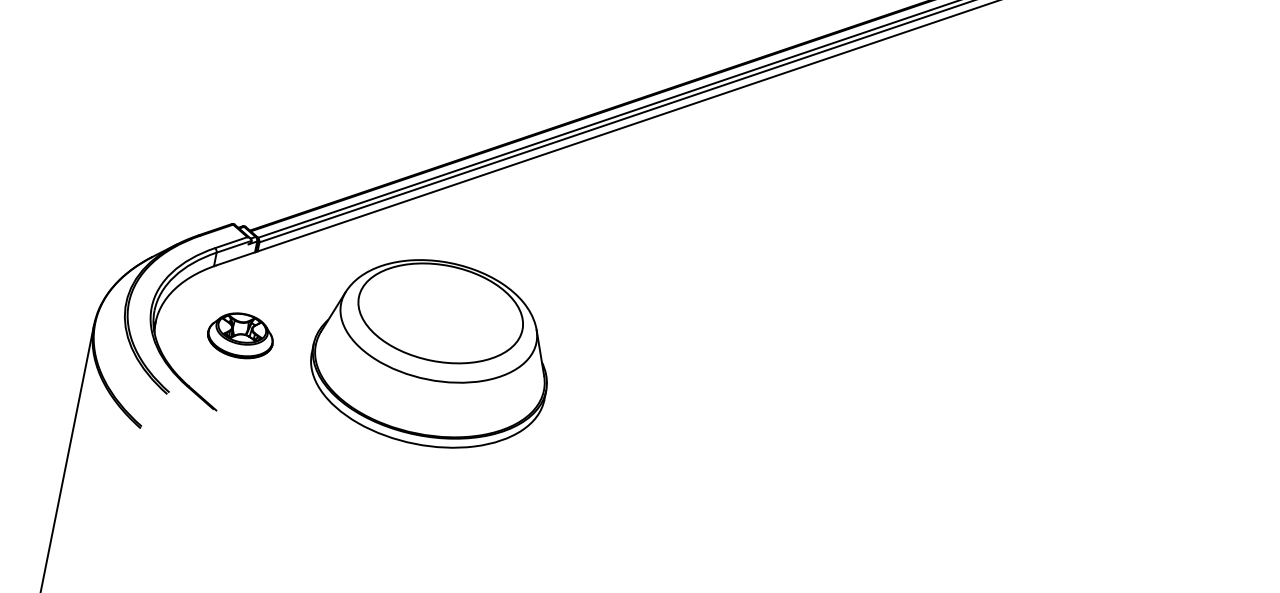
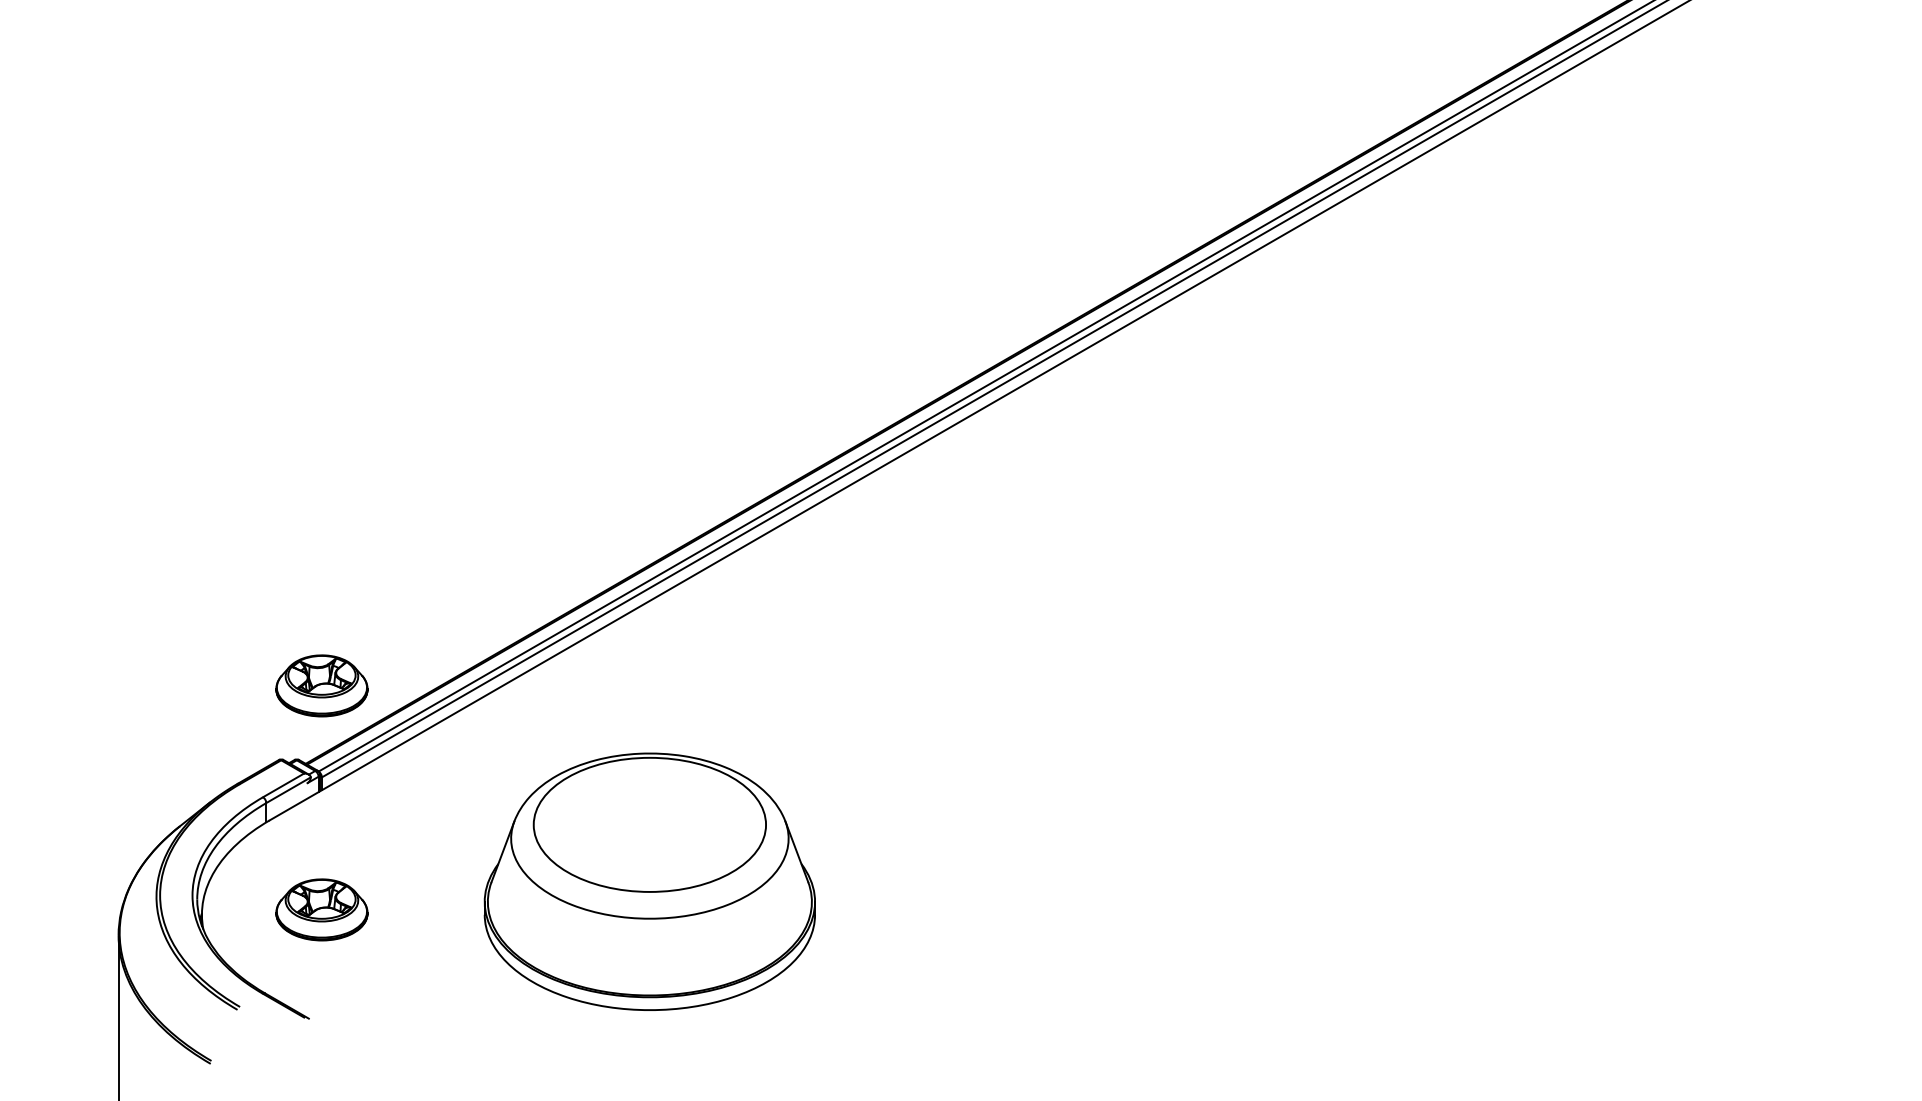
part: (272, 177) -> (321, 685), added
part: (432, 353) -> (649, 881), moved

